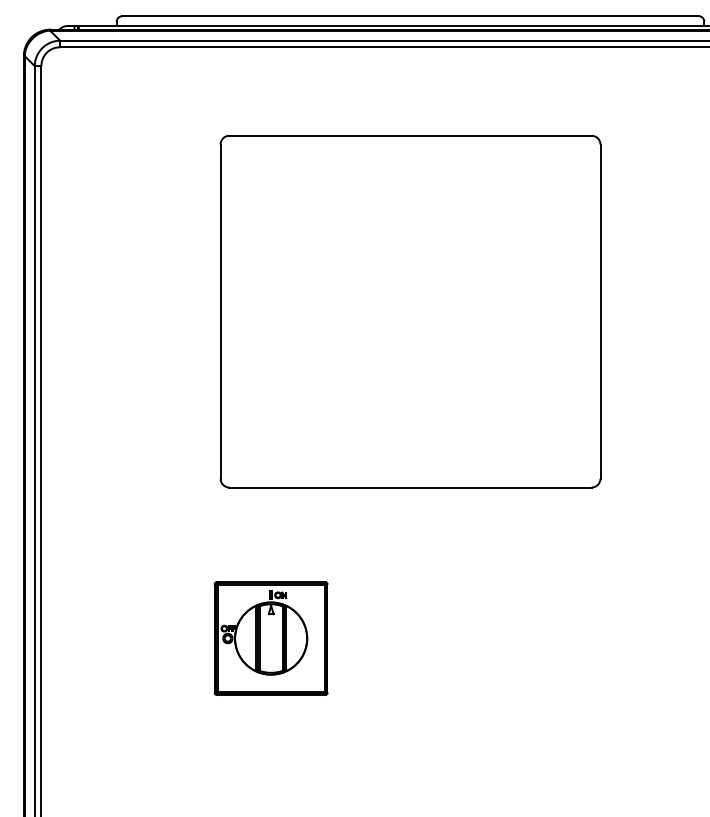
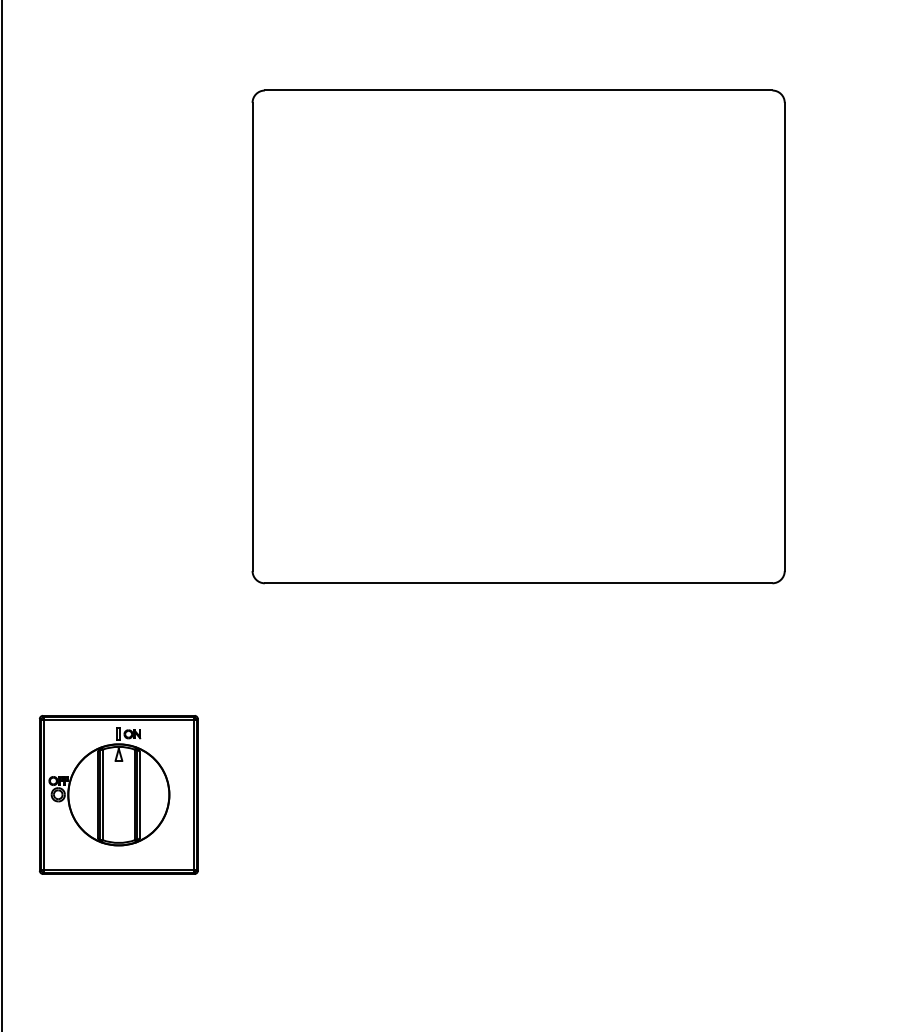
part: (270, 638) -> (117, 794), moved

